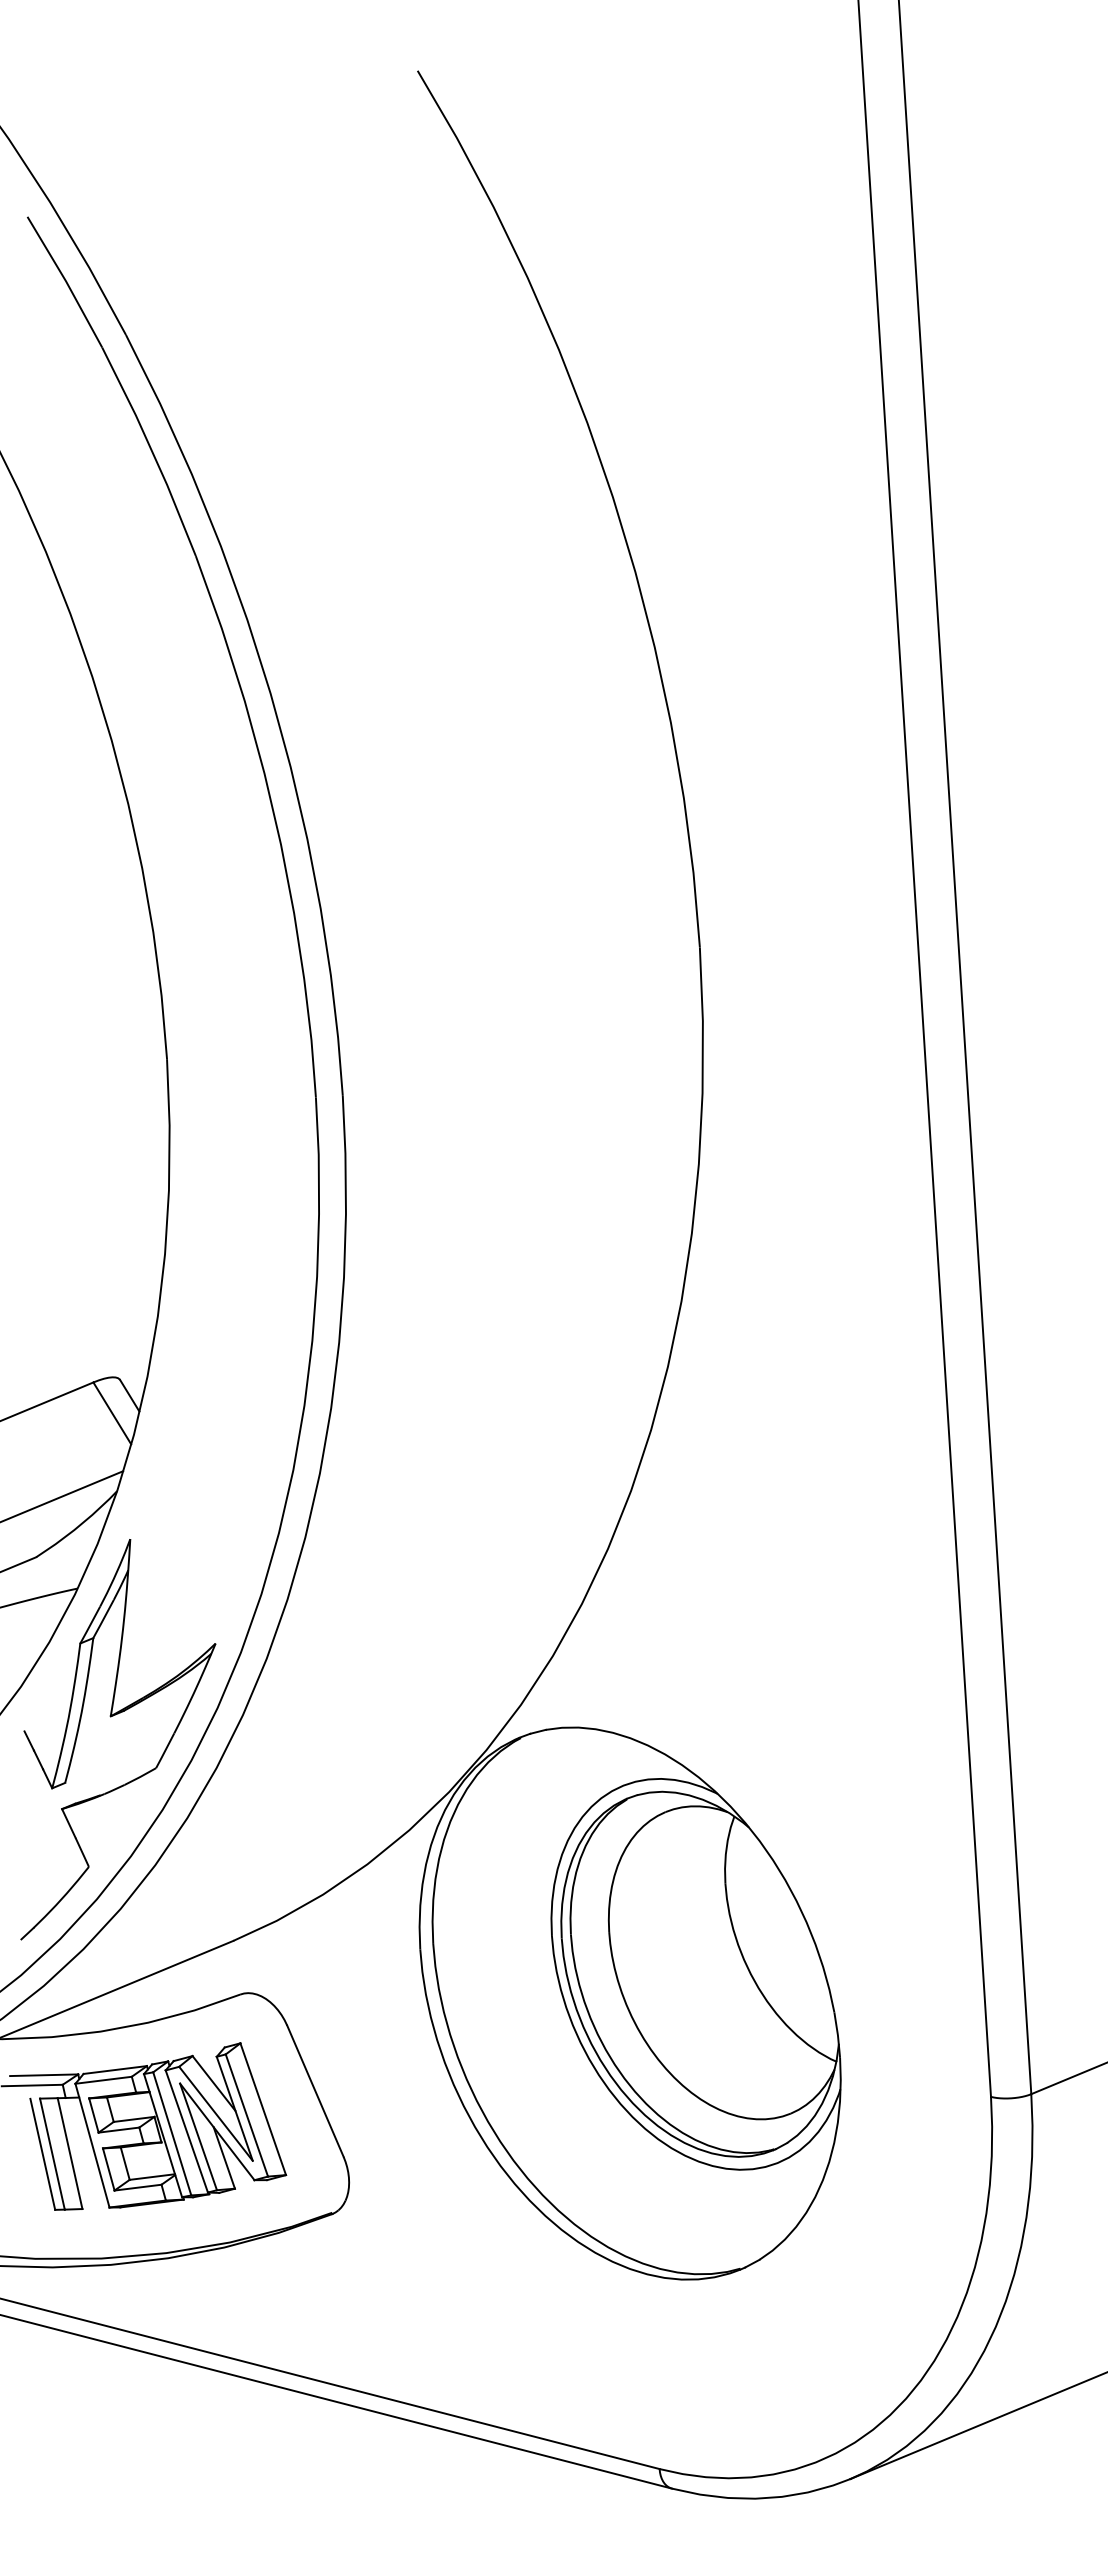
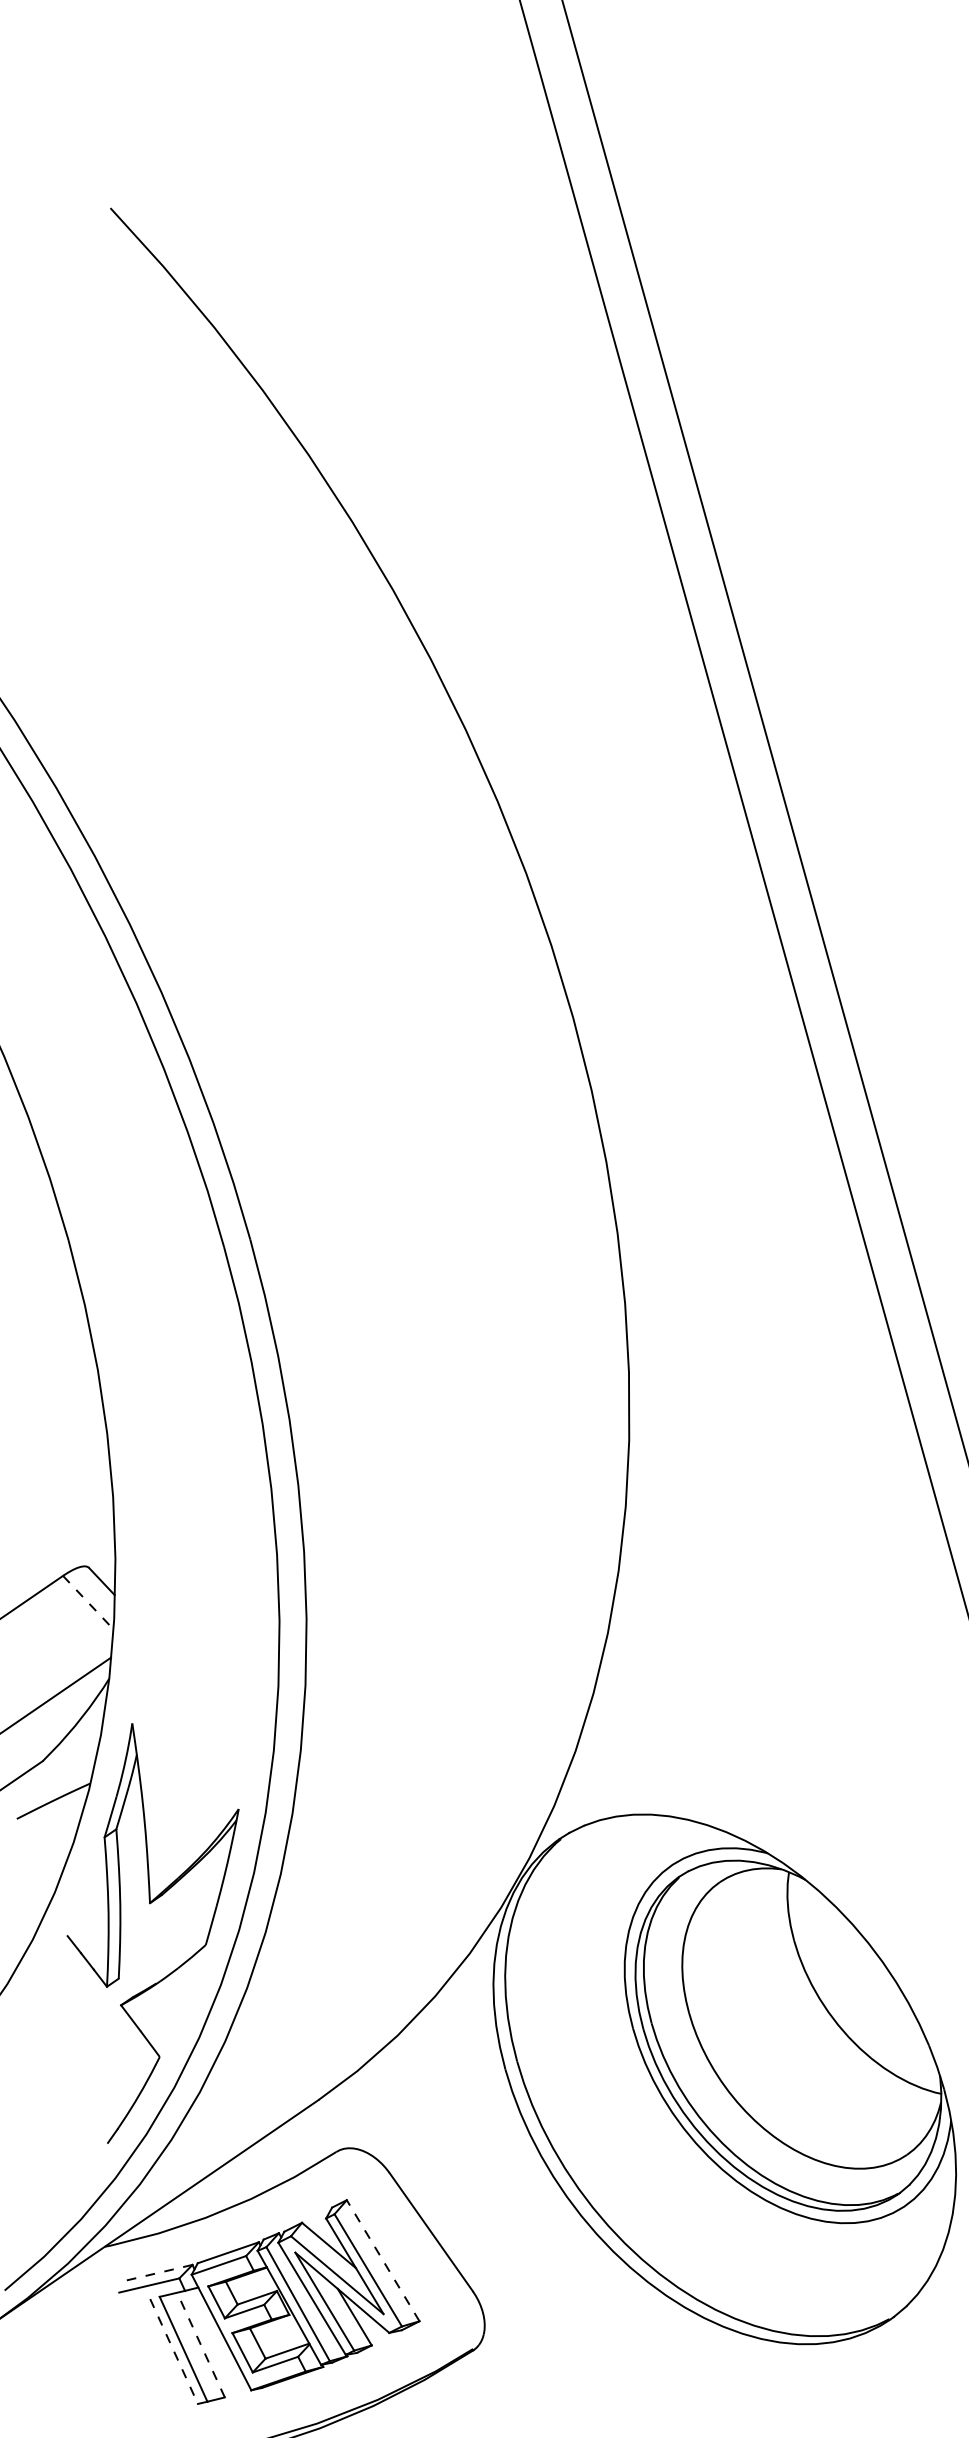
line: (112, 1413) -> (88, 1602), solid -> dashed
line: (43, 2075) -> (158, 2273), solid -> dashed
line: (263, 2109) -> (383, 2260), solid -> dashed
line: (70, 2153) -> (201, 2344), solid -> dashed
line: (42, 2154) -> (173, 2351), solid -> dashed

